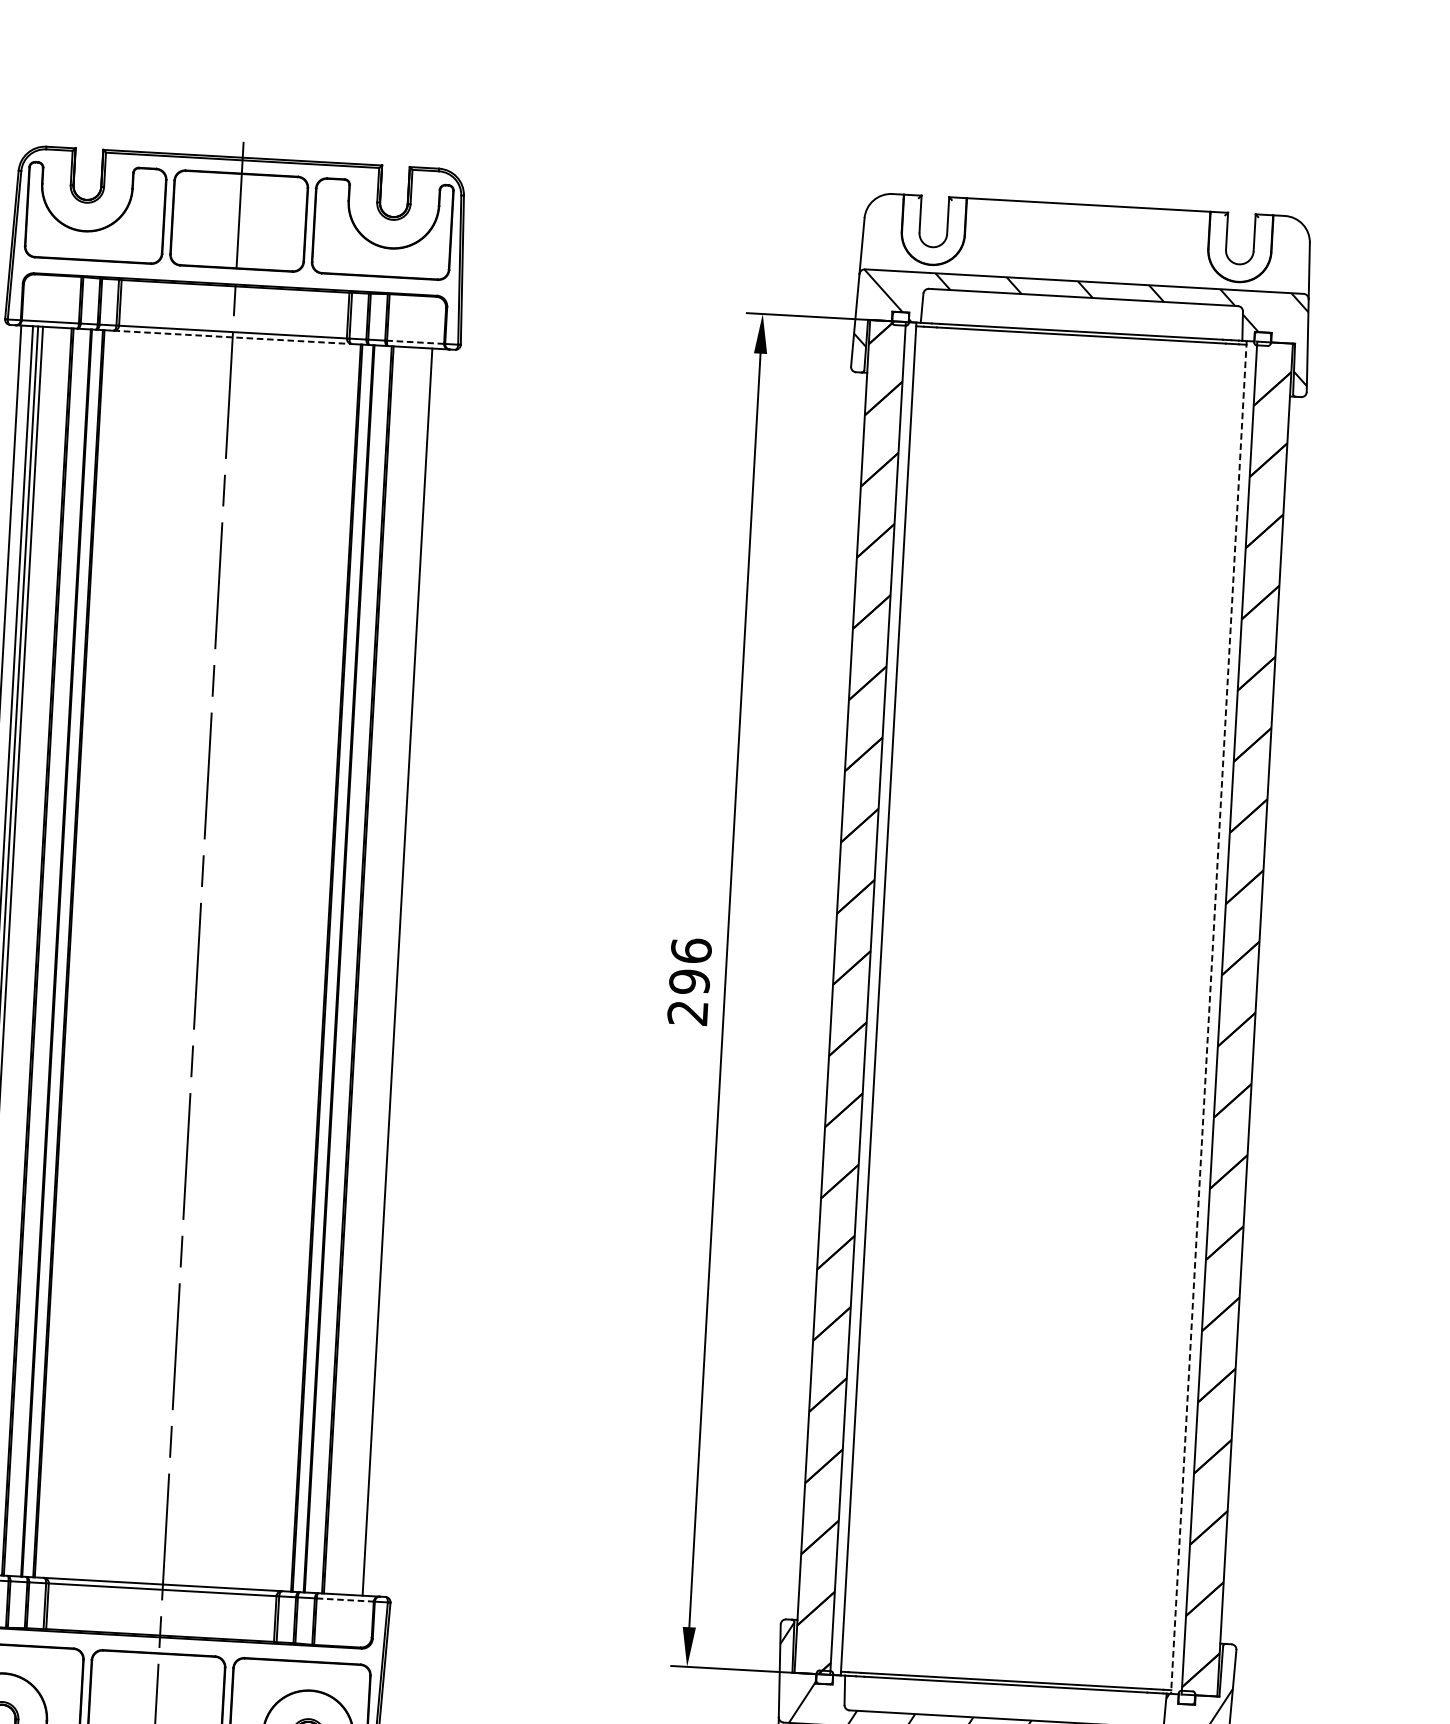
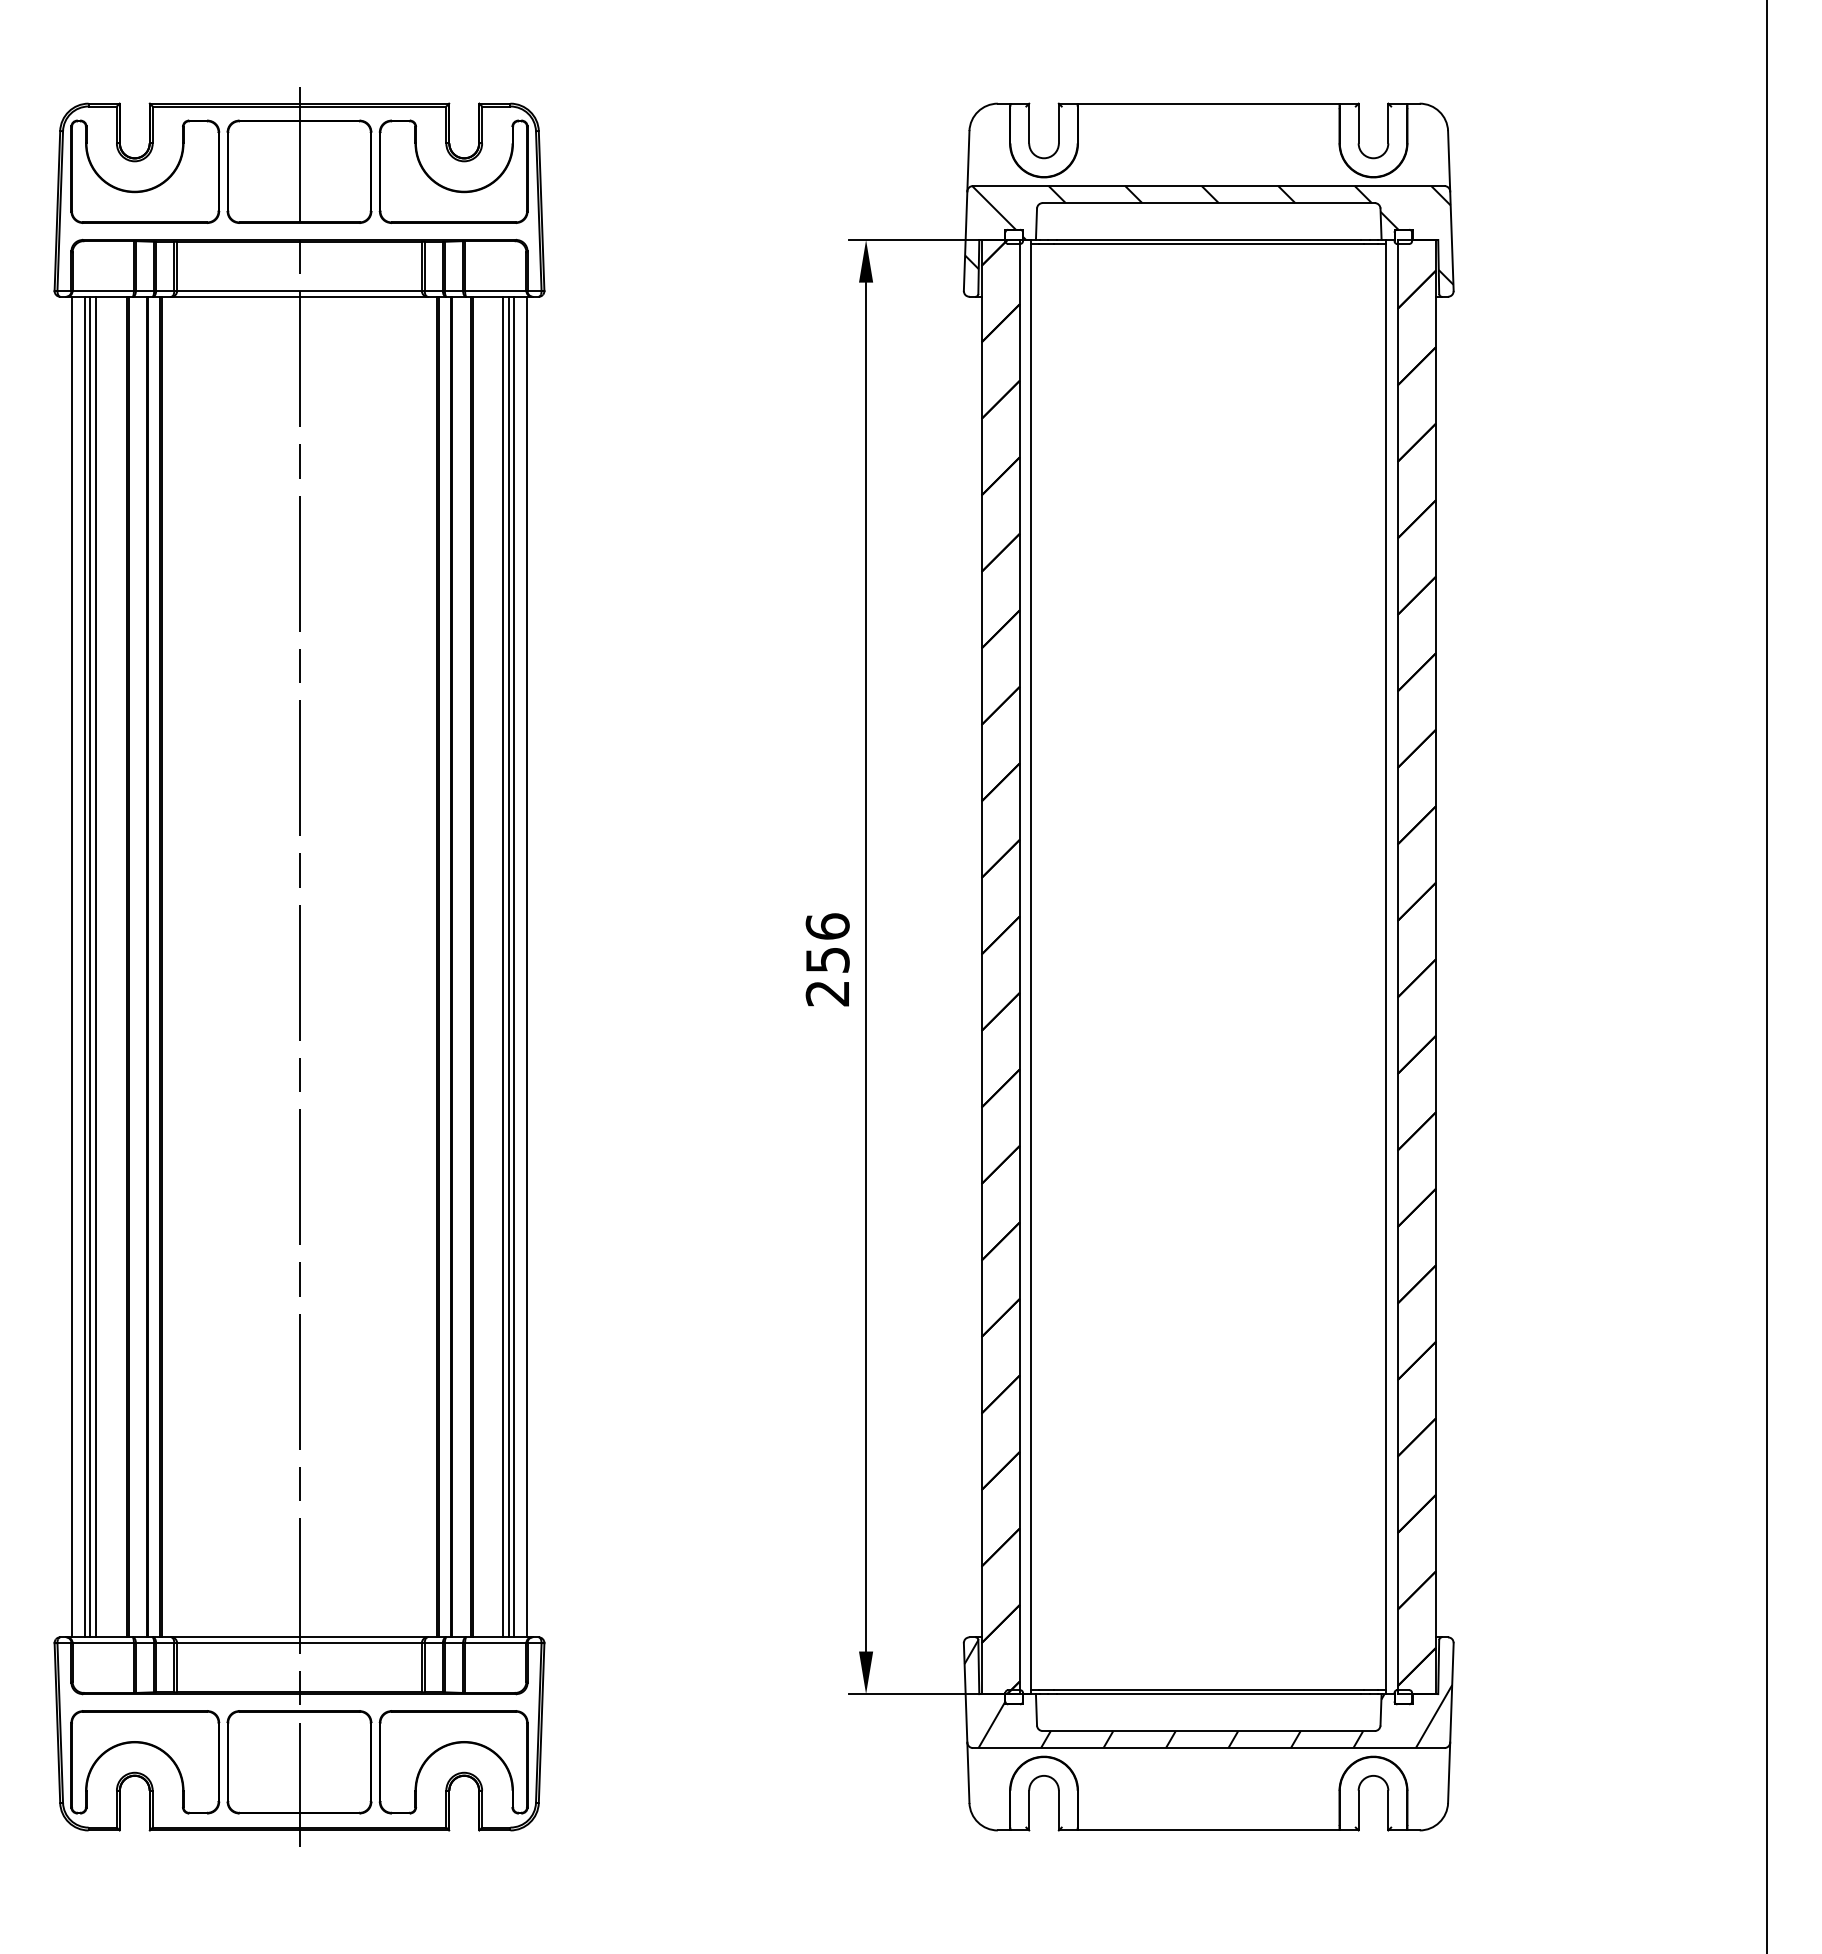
line: (233, 337) -> (300, 296), dashed -> solid
line: (415, 342) -> (495, 291), dashed -> solid
line: (387, 971) -> (503, 966), added
line: (392, 971) -> (508, 966), added
line: (409, 972) -> (526, 966), added
text: (689, 982) -> (827, 960), 296 -> 256
line: (1209, 1017) -> (1386, 967), dashed -> solid
line: (344, 1600) -> (495, 1643), dashed -> solid

